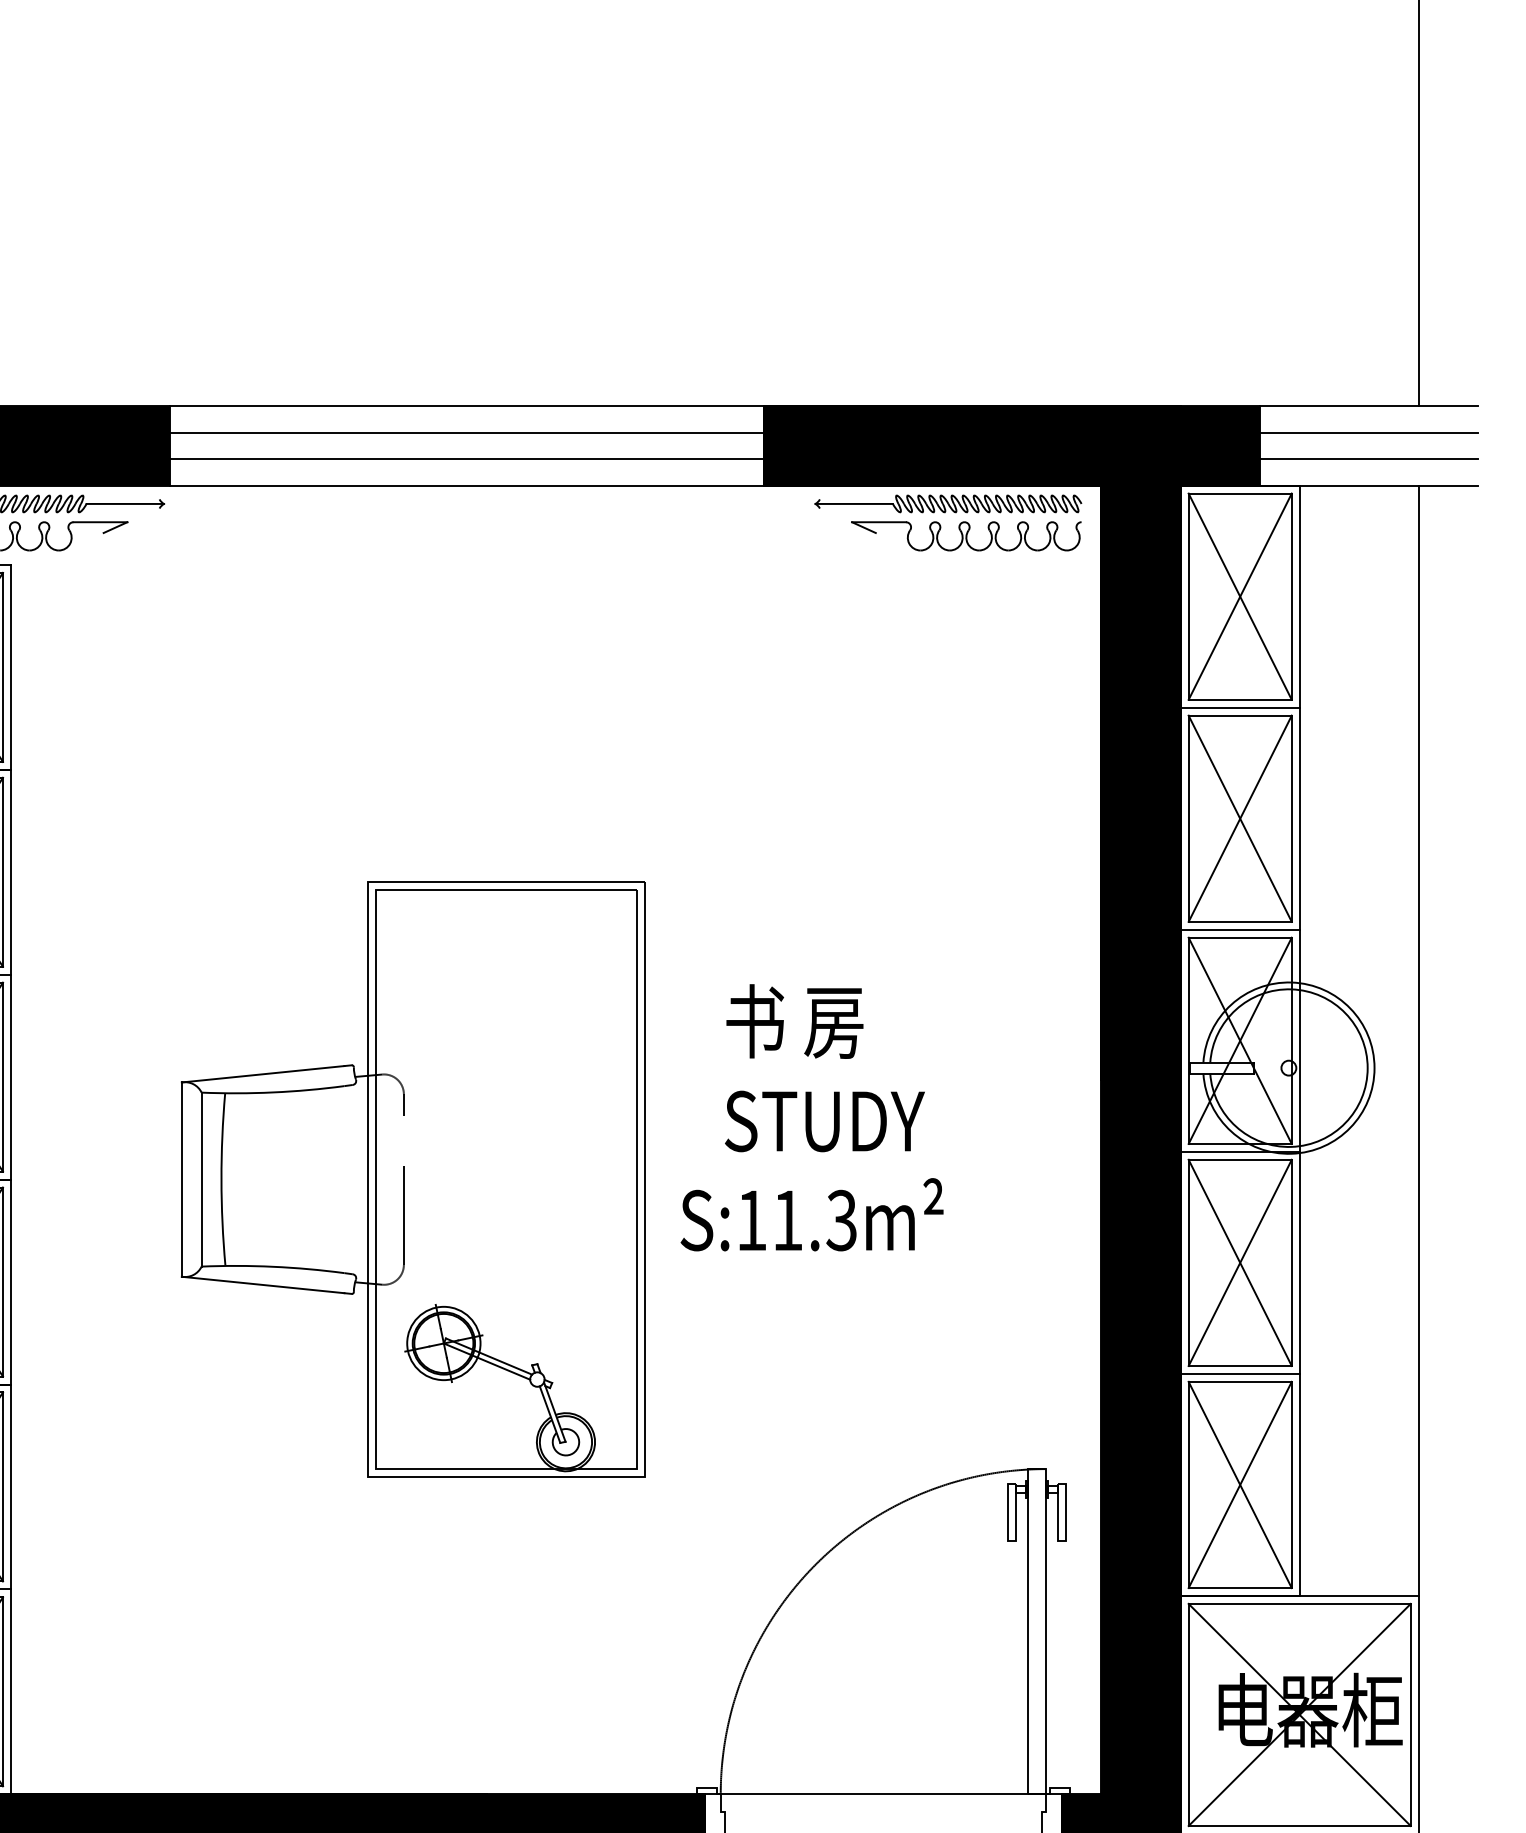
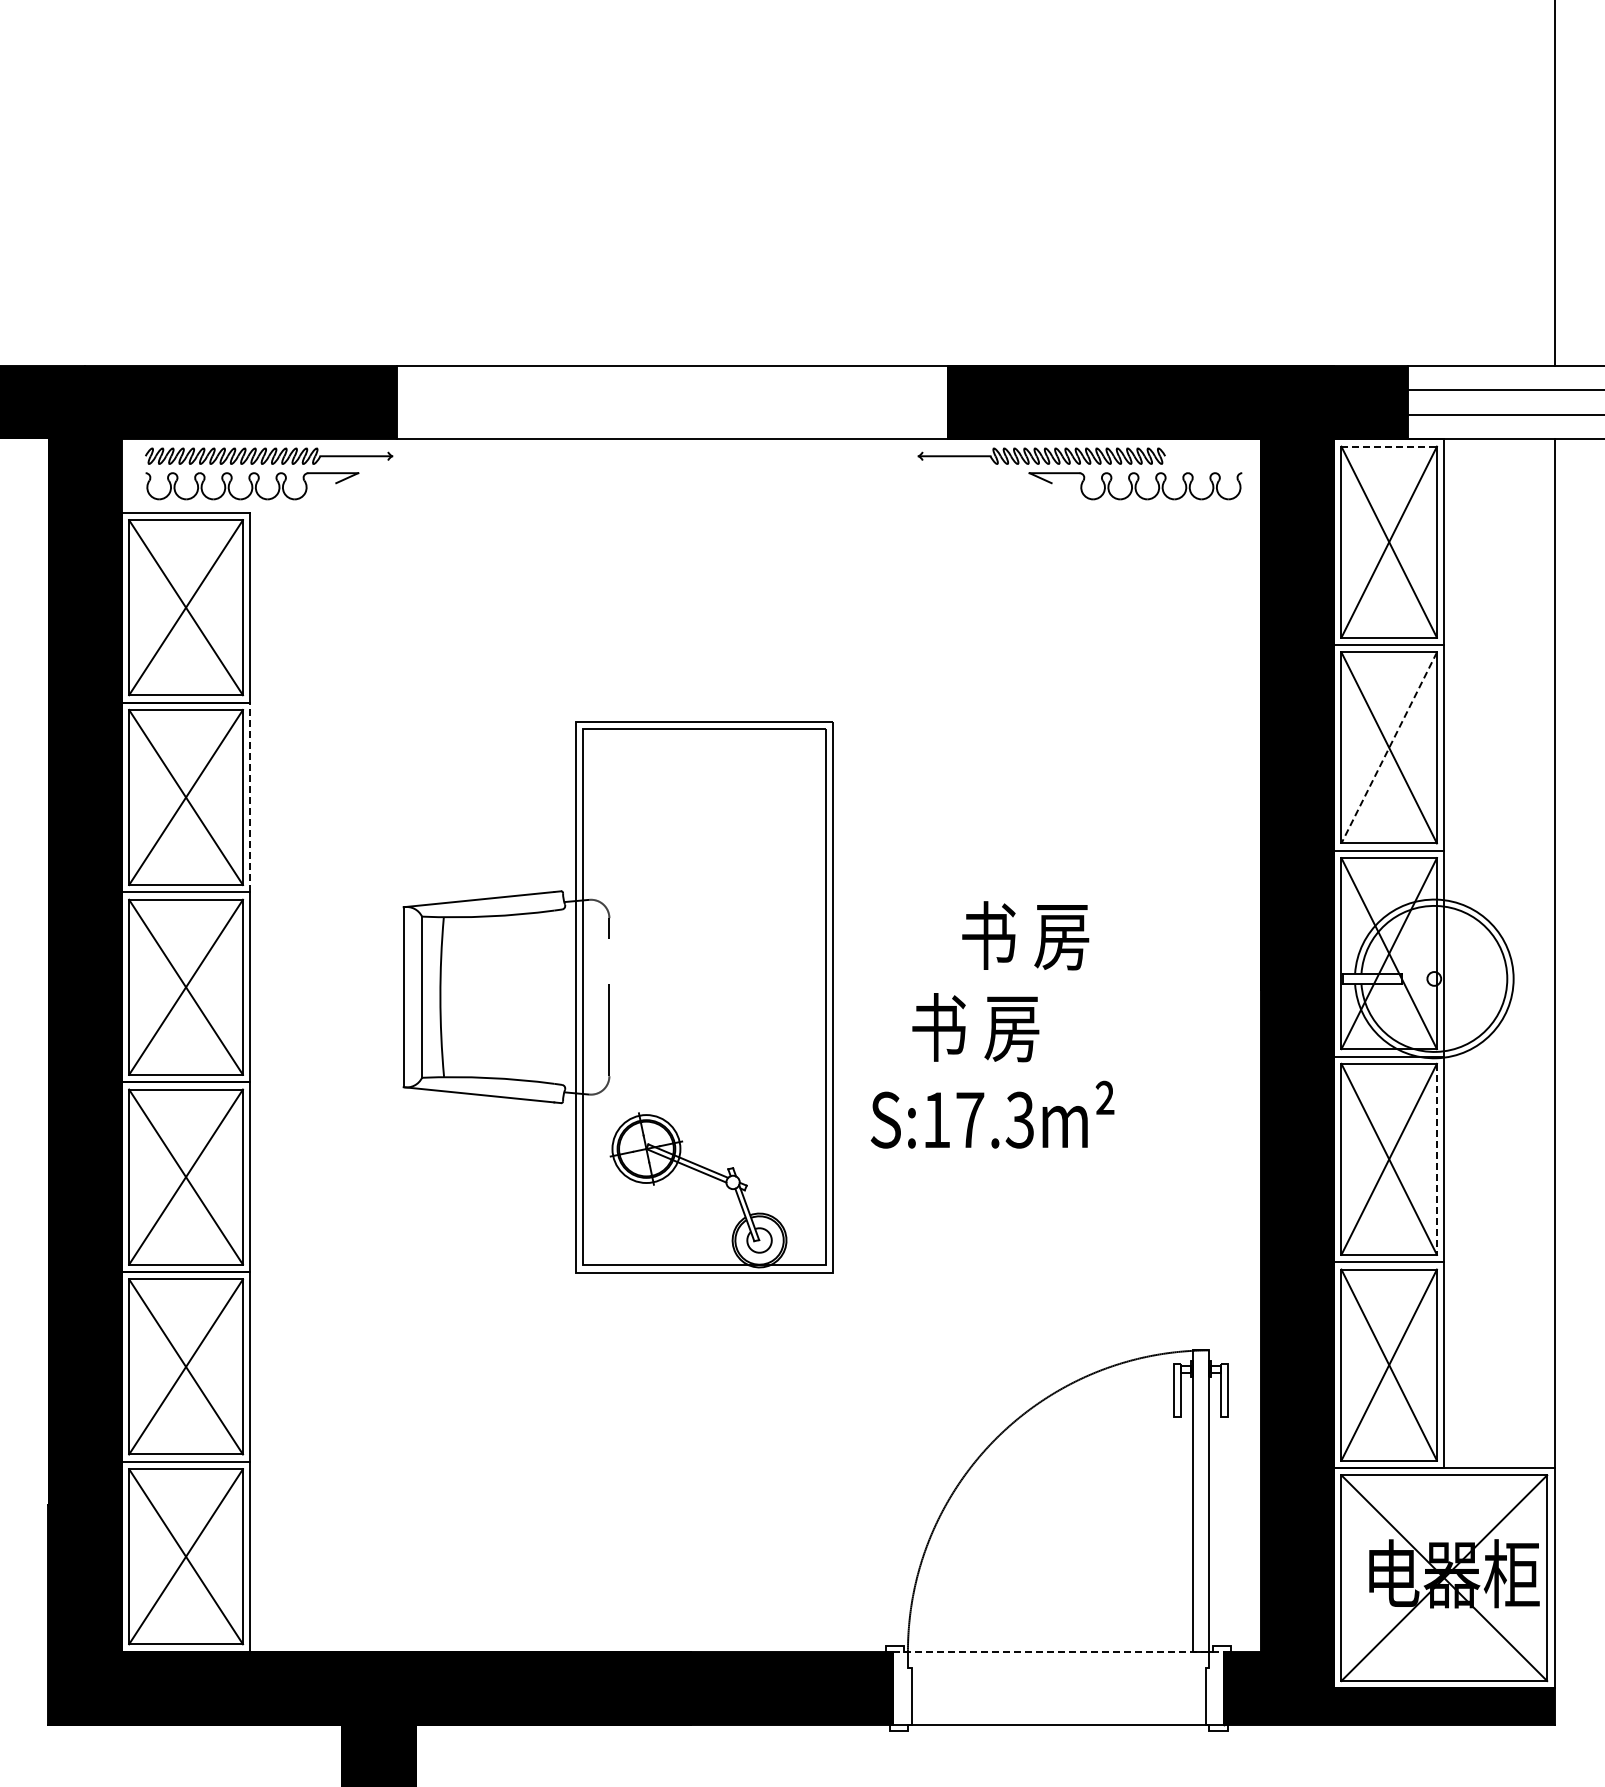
line: (466, 432) -> (672, 390), removed
line: (466, 458) -> (672, 414), removed
line: (1240, 493) -> (1389, 446), solid -> dashed
part: (948, 503) -> (1041, 455), moved
line: (1240, 818) -> (1389, 747), solid -> dashed
line: (11, 872) -> (250, 797), solid -> dashed
text: (794, 1021) -> (1025, 935), moved
text: (824, 1120) -> (1004, 1027), STUDY -> 书 房
part: (412, 1179) -> (617, 997), moved
text: (788, 1219) -> (970, 1119), S:11.3m² -> S:17.3m²
line: (1291, 1263) -> (1436, 1159), solid -> dashed
line: (884, 1794) -> (1059, 1651), solid -> dashed

